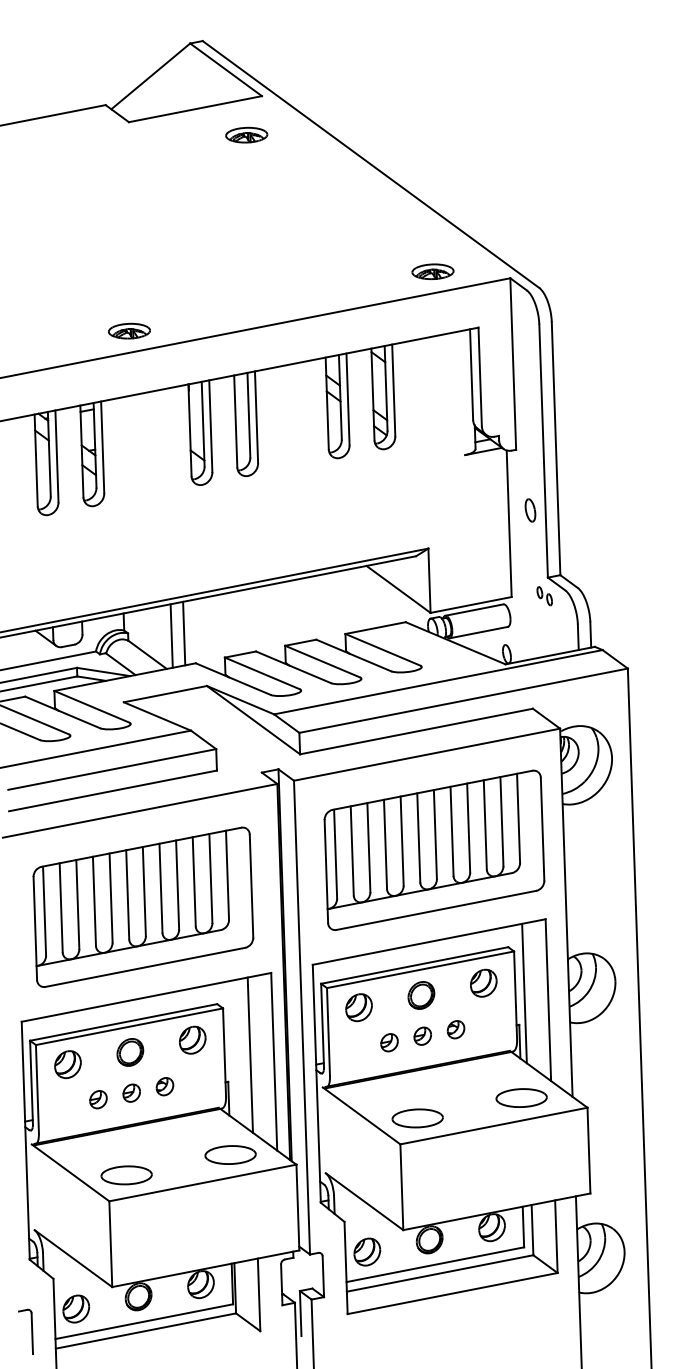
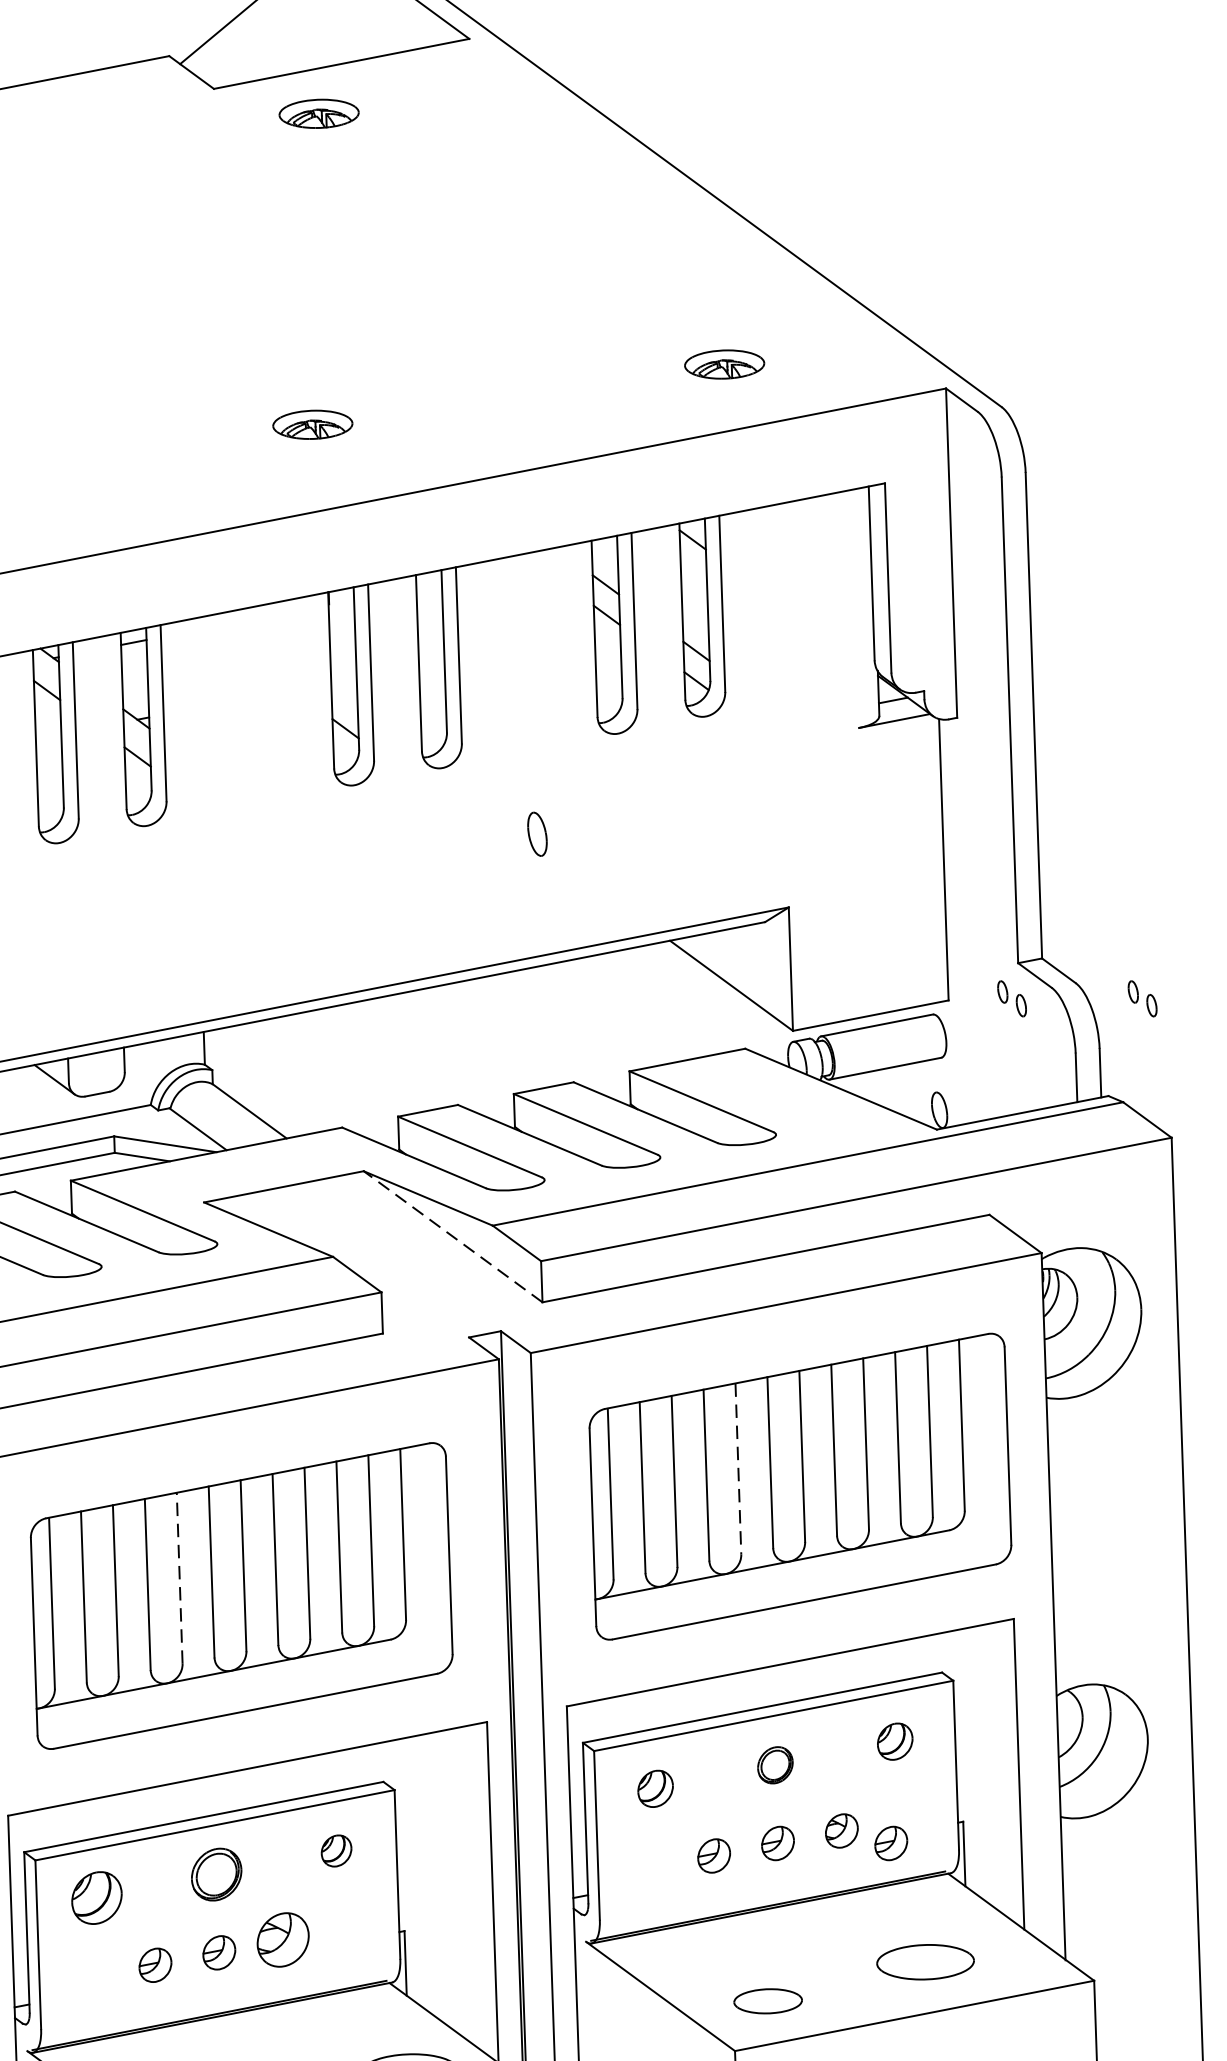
part: (246, 134) -> (318, 112), moved
part: (432, 271) -> (723, 363), moved
part: (129, 330) -> (312, 423), moved
part: (530, 510) -> (537, 834), moved
part: (612, 596) -> (1142, 999), added
line: (184, 633) -> (320, 1070), removed
line: (171, 635) -> (295, 1074), removed
line: (253, 720) -> (453, 1237), solid -> dashed
line: (402, 841) -> (739, 1469), solid -> dashed
line: (111, 898) -> (180, 1579), solid -> dashed
part: (483, 982) -> (894, 1740), size x0.7
line: (524, 993) -> (973, 1761), removed
part: (421, 995) -> (775, 1765), size x0.7
part: (358, 1007) -> (654, 1788), size x0.7
part: (481, 1035) -> (890, 1842), added
part: (192, 1039) -> (335, 1849), size x0.6
line: (249, 1054) -> (445, 1878), removed
part: (164, 1086) -> (282, 1939), size x1.6
part: (521, 1097) -> (925, 1961), moved
part: (417, 1118) -> (767, 2001), size x0.7

